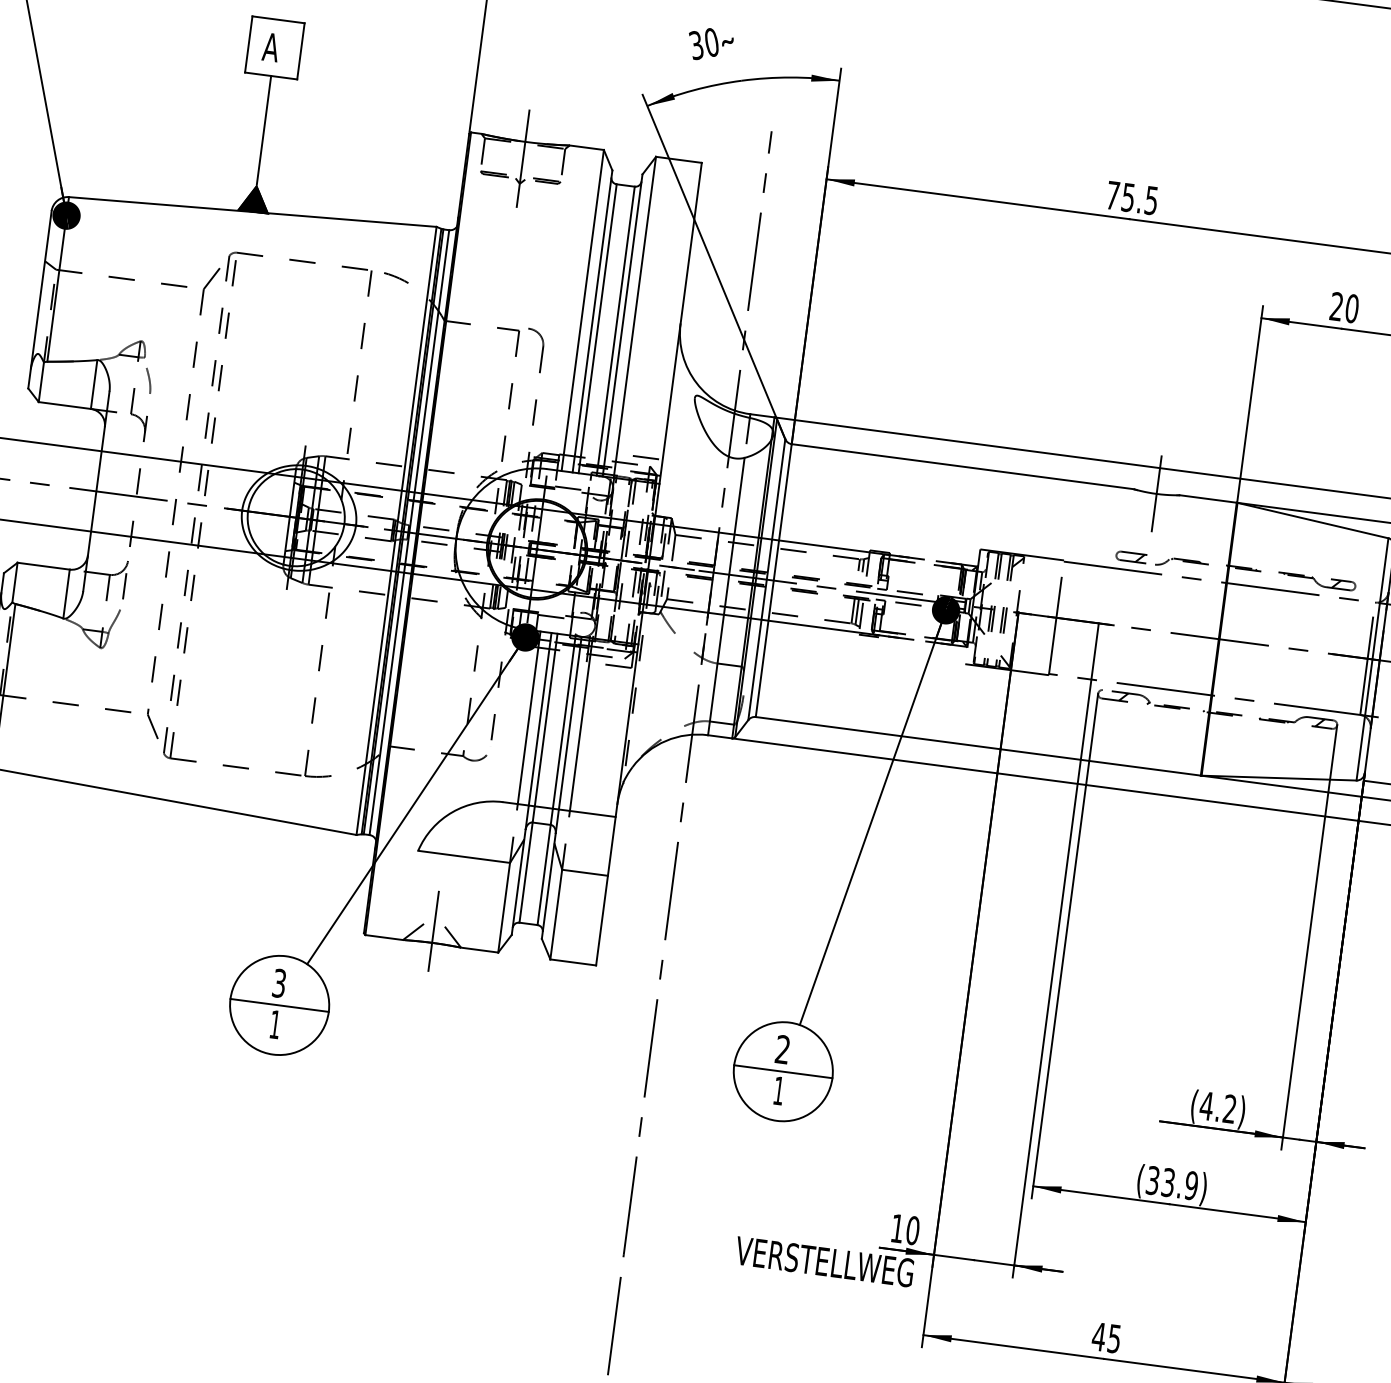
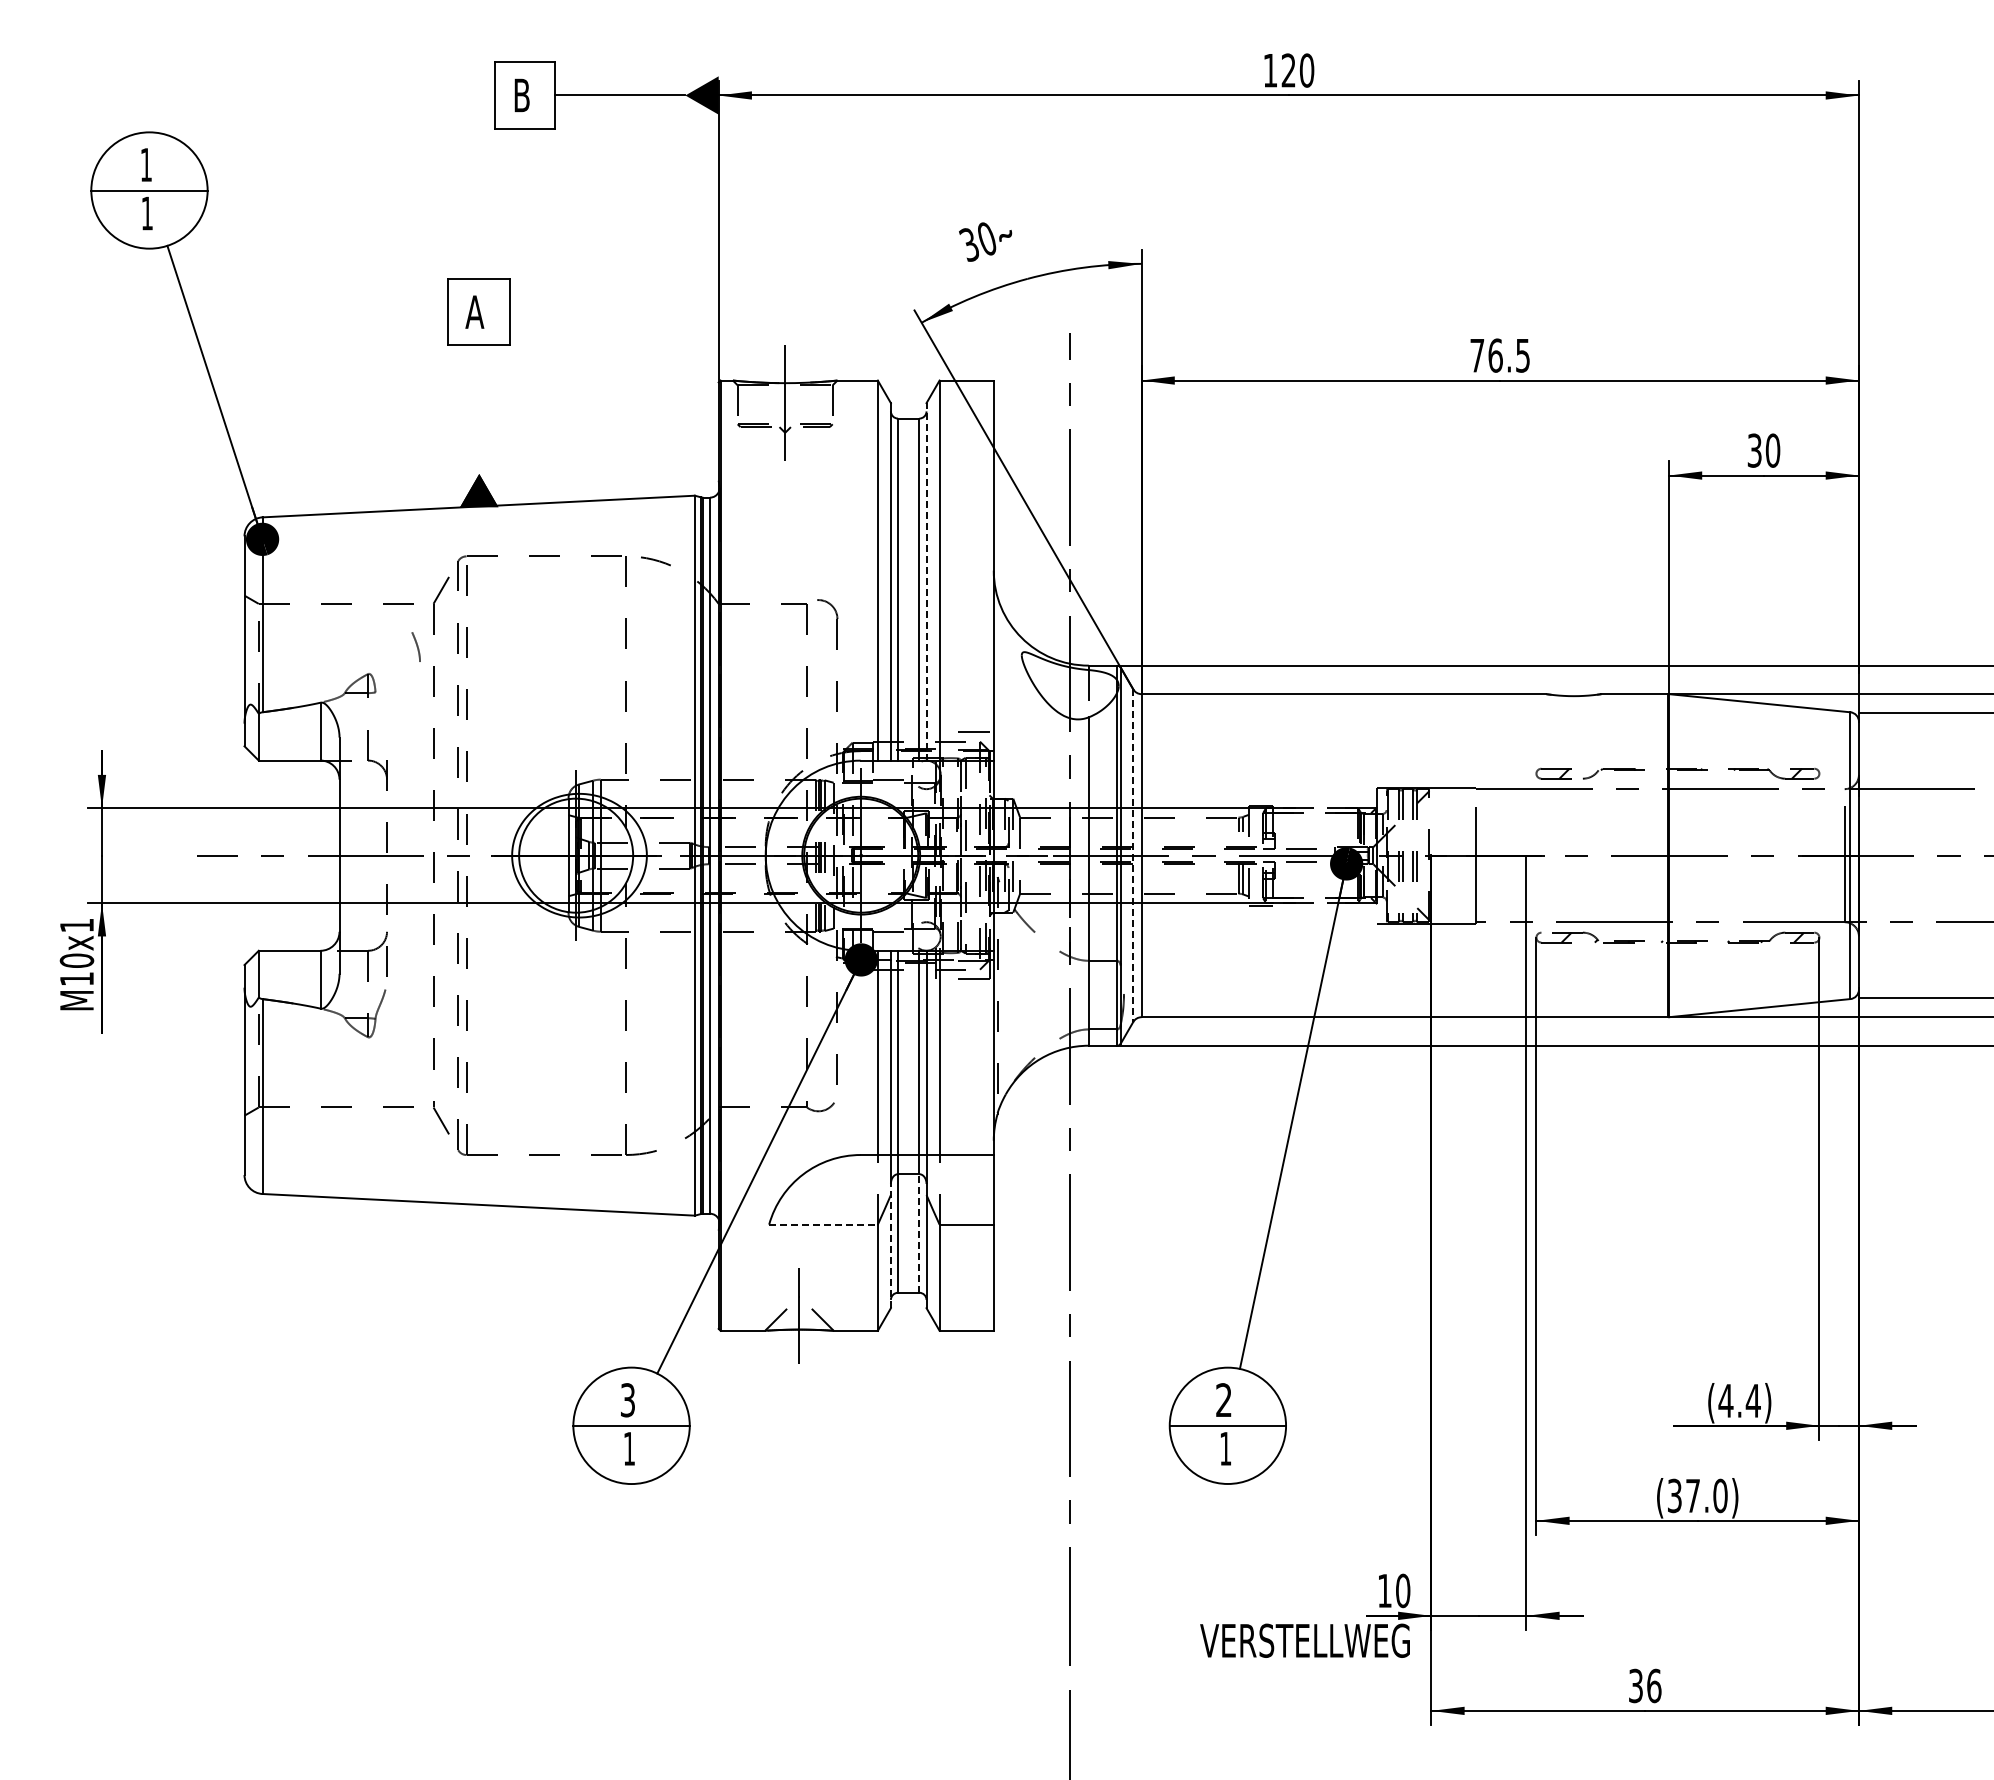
line: (264, 130) -> (479, 409), removed
text: (1128, 197) -> (1495, 355), 75.5 -> 76.5
text: (1336, 306) -> (1754, 450), 20 -> 30
line: (622, 325) -> (926, 581), solid -> dashed
curve: (148, 380) -> (416, 646), moved
line: (1156, 493) -> (1573, 695), removed
line: (766, 580) -> (1133, 856), solid -> dashed
line: (464, 856) -> (824, 1224), solid -> dashed
line: (544, 875) -> (919, 1233), solid -> dashed
line: (518, 881) -> (890, 1245), solid -> dashed
text: (1229, 1108) -> (1752, 1400), (4.2) -> (4.4)
text: (1179, 1183) -> (1706, 1495), (33.9) -> (37.0)
text: (1106, 1337) -> (1644, 1685), 45 -> 36

